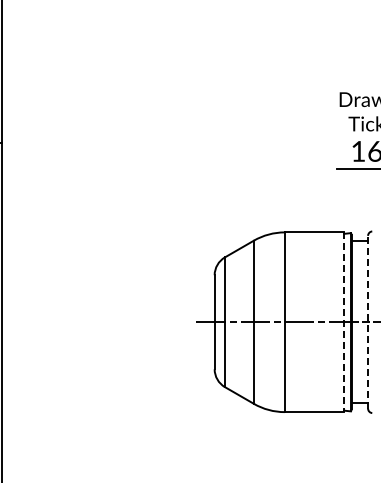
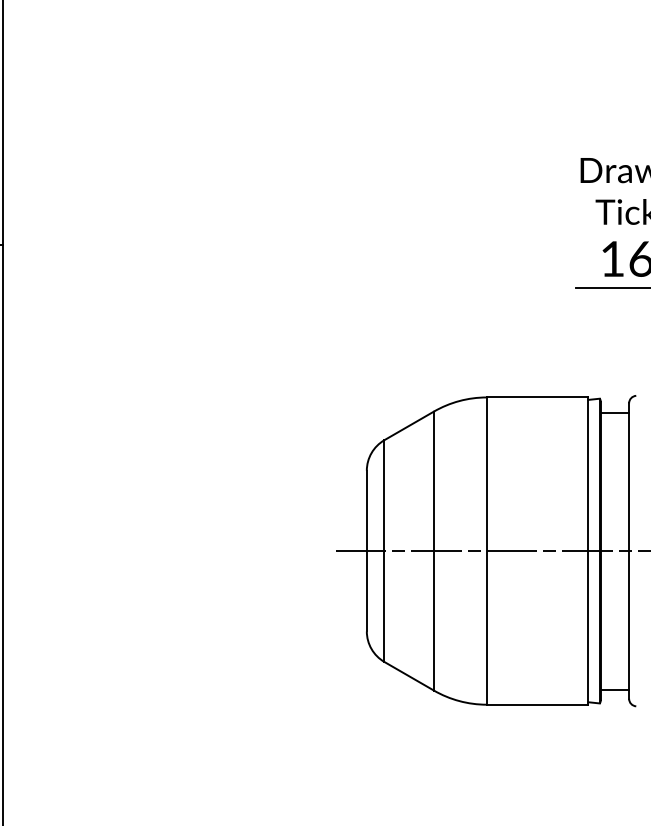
line: (368, 321) -> (629, 549), dashed -> solid
line: (344, 322) -> (588, 551), dashed -> solid

